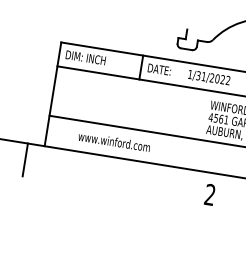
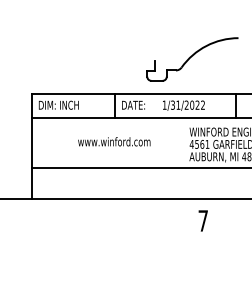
text: (114, 141) -> (114, 141), moved
line: (25, 159) -> (15, 215), removed
text: (209, 194) -> (202, 220), 2 -> 7

